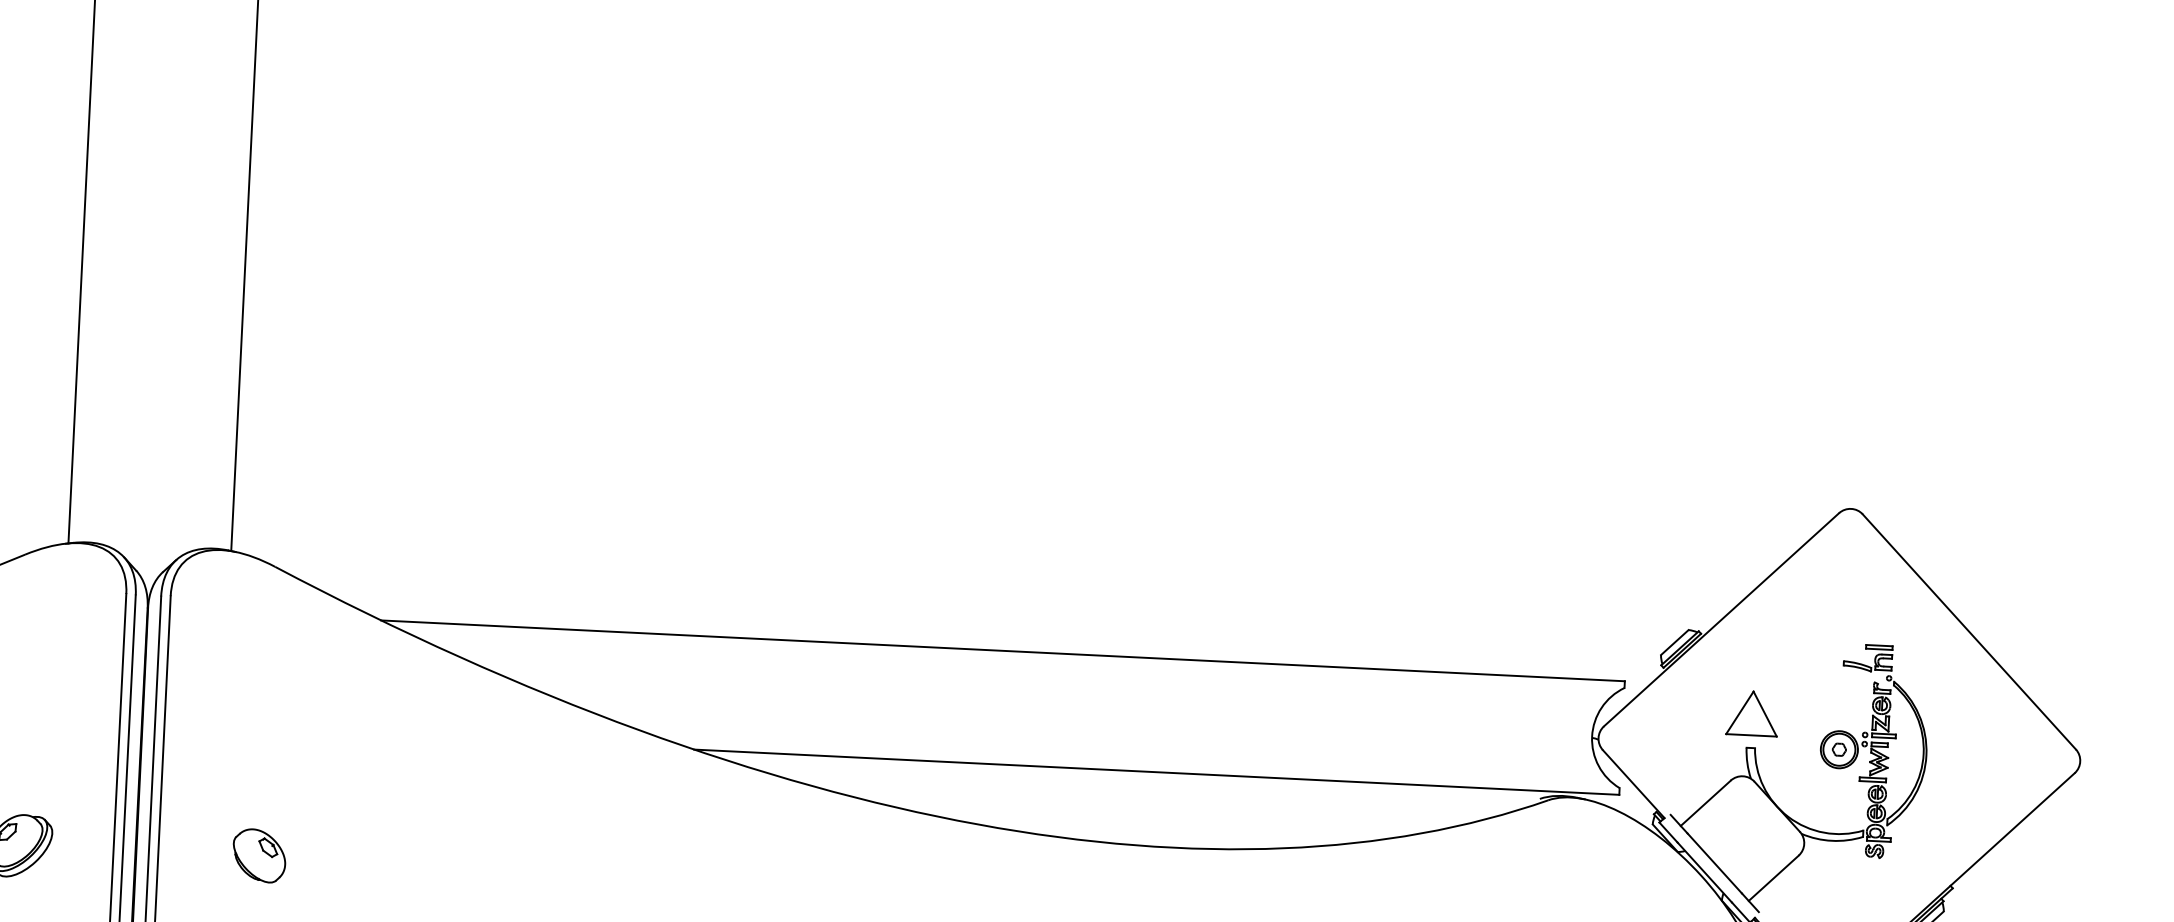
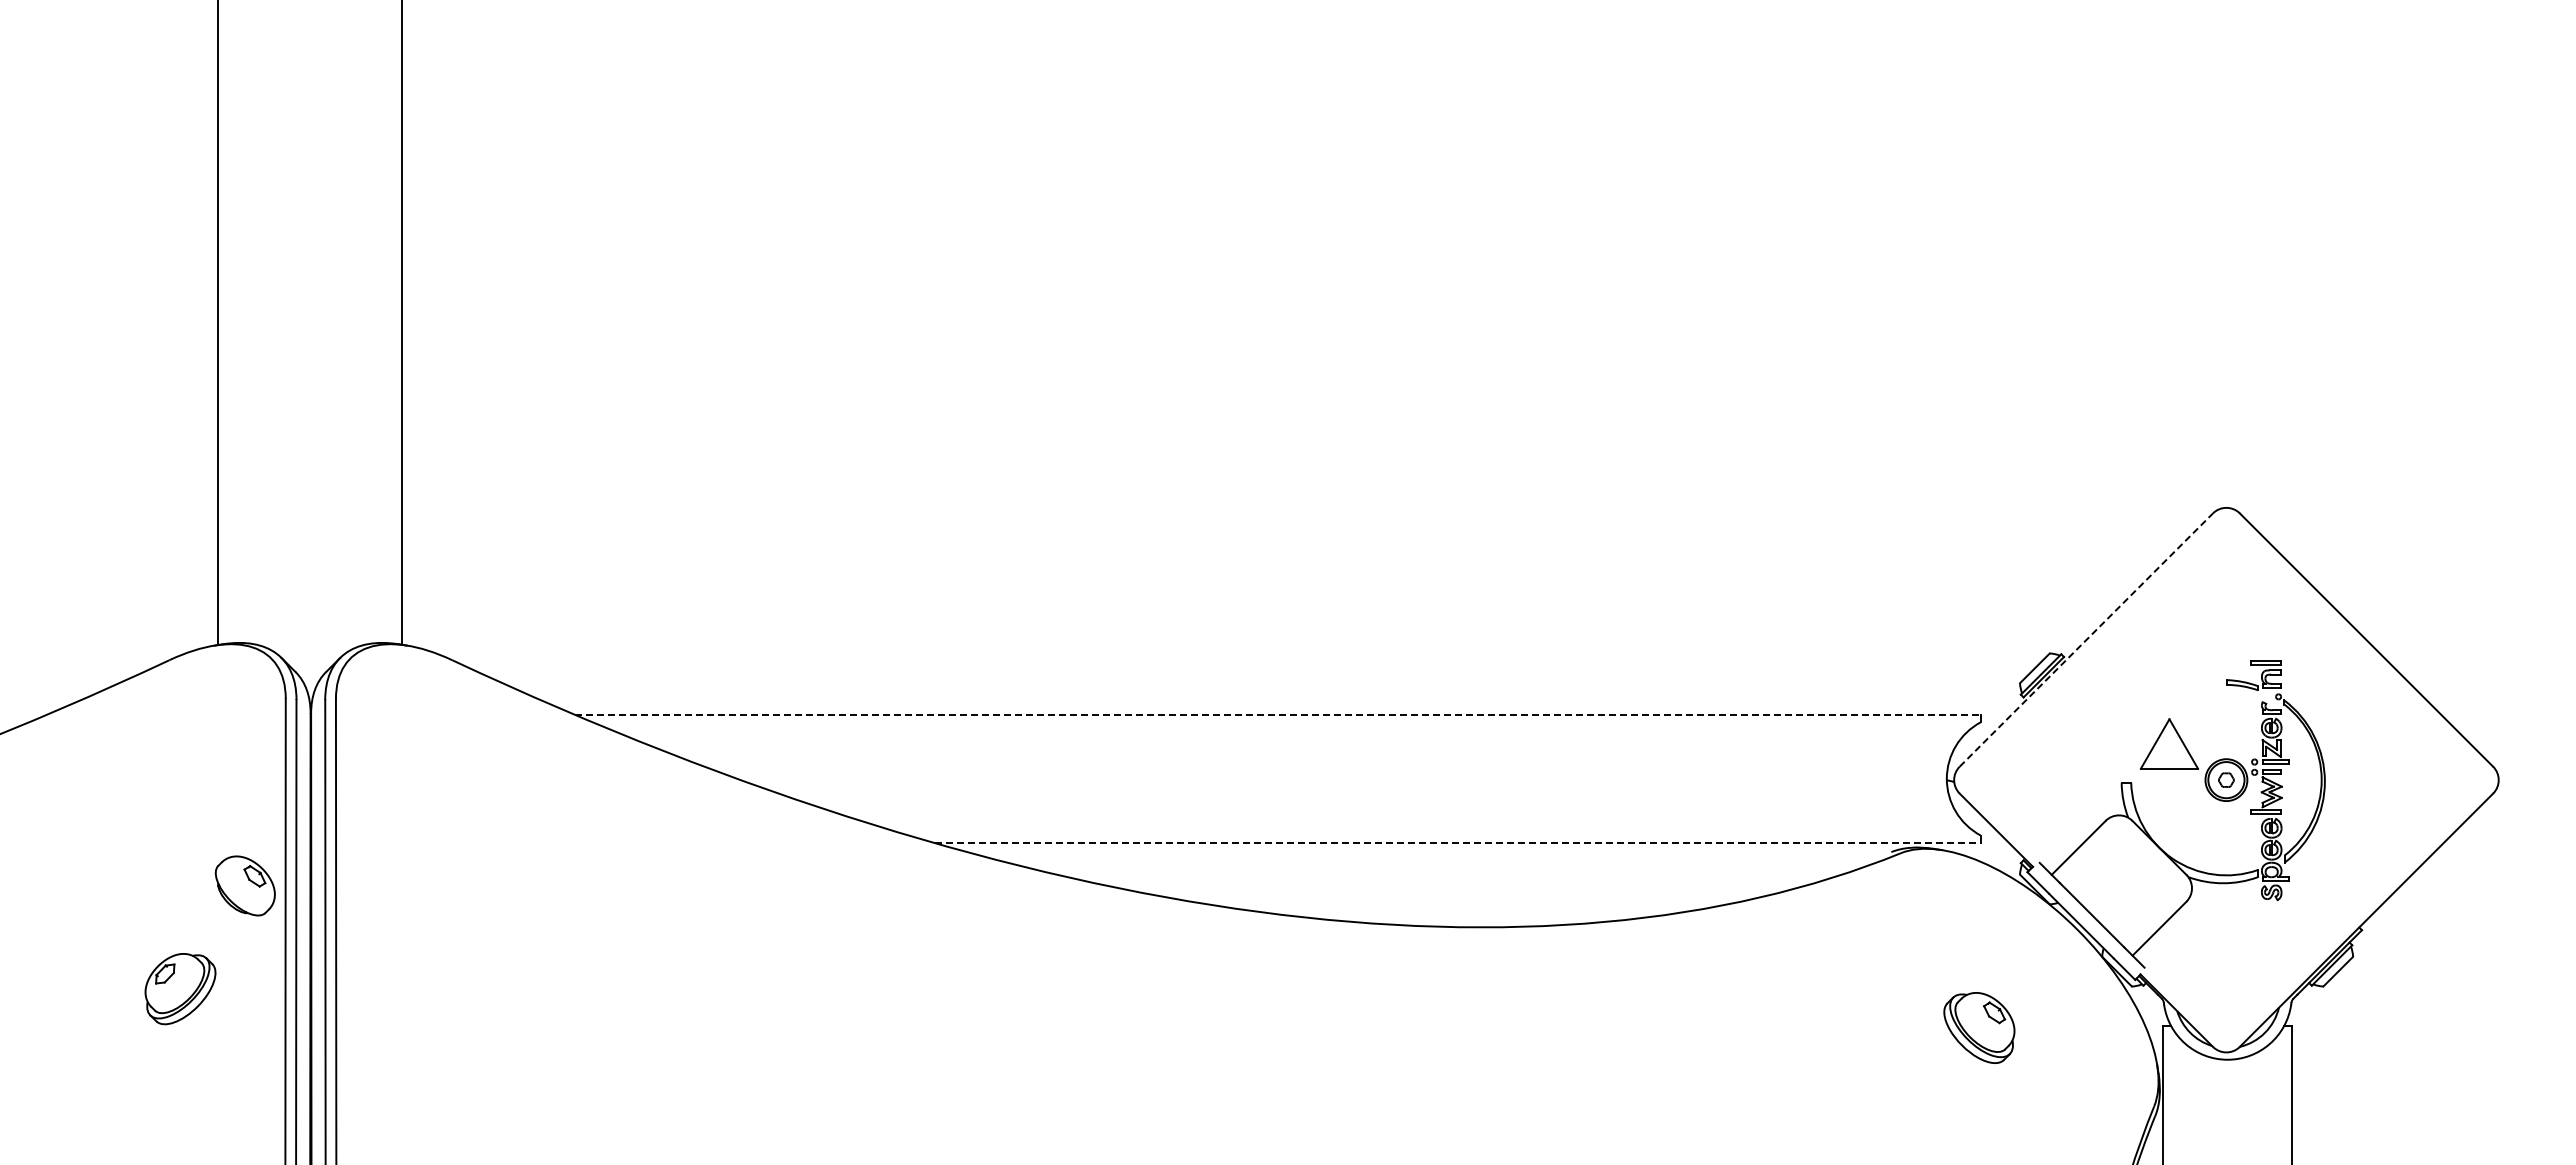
line: (1721, 619) -> (2086, 639), solid -> dashed
line: (1003, 650) -> (1278, 714), solid -> dashed
part: (1752, 713) -> (2169, 743), moved
line: (1156, 772) -> (1457, 843), solid -> dashed
part: (258, 855) -> (244, 885), moved

